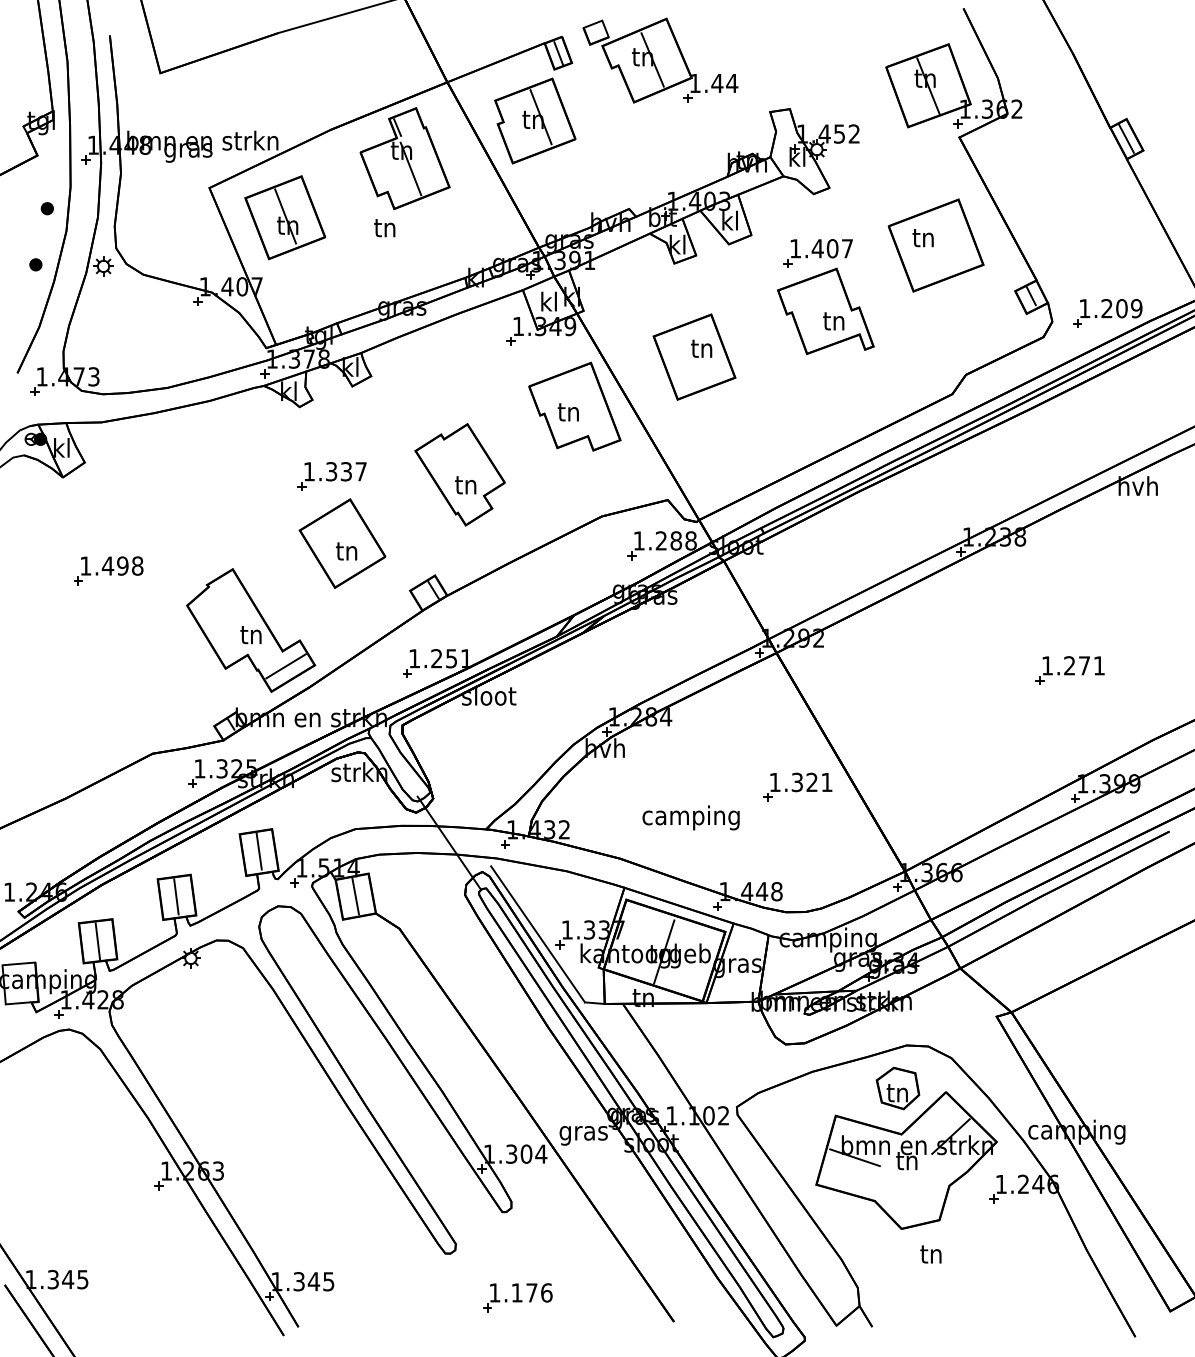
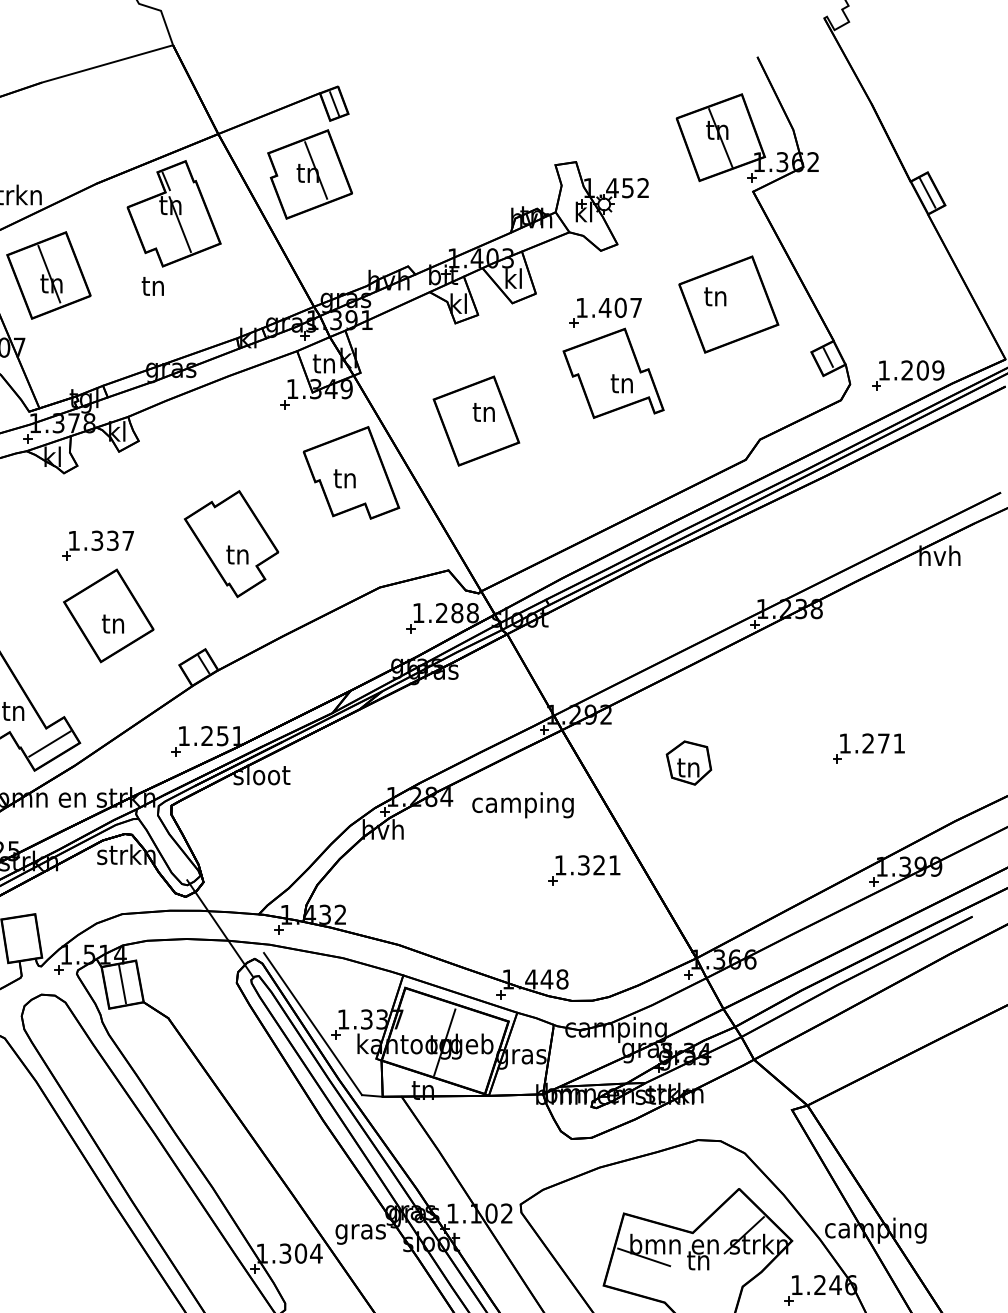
part: (660, 60) -> (440, 111), removed
text: (548, 301) -> (323, 363), kl -> tn
text: (690, 817) -> (522, 804), moved
line: (258, 851) -> (21, 937), removed
part: (897, 1088) -> (688, 763), moved

